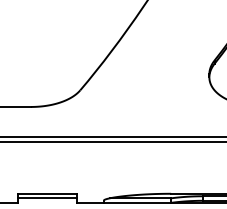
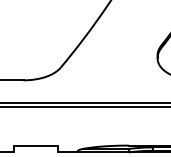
line: (46, 198) -> (35, 149), removed

